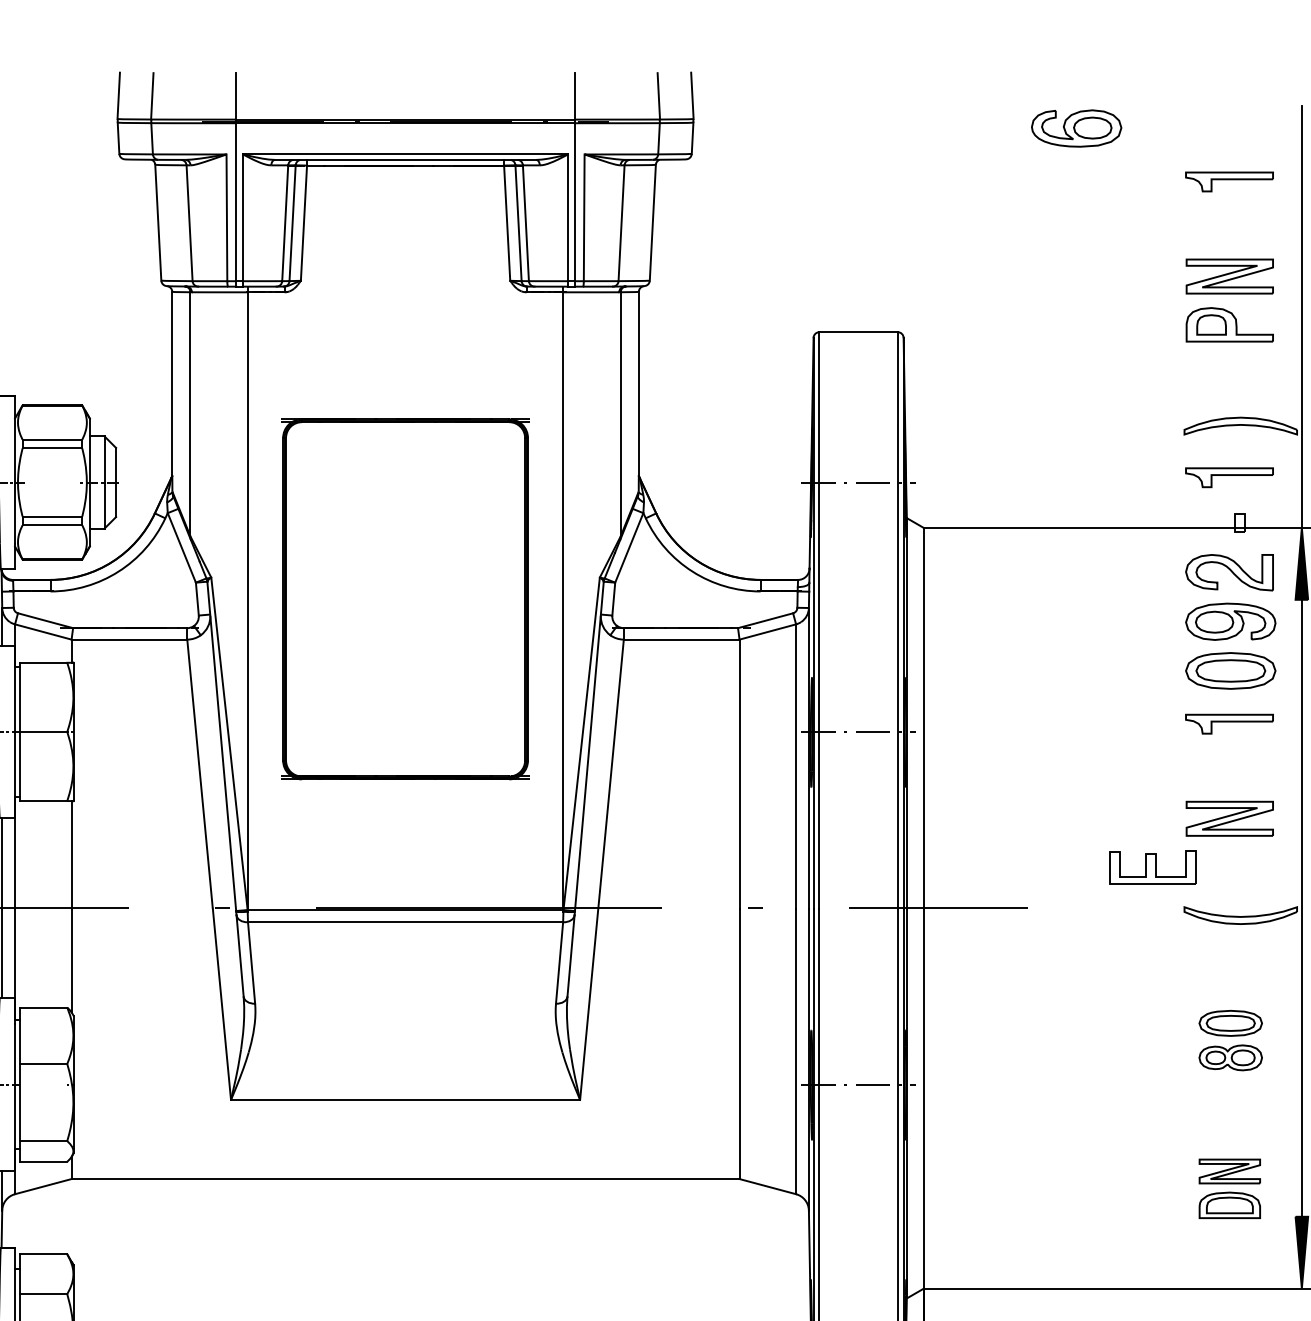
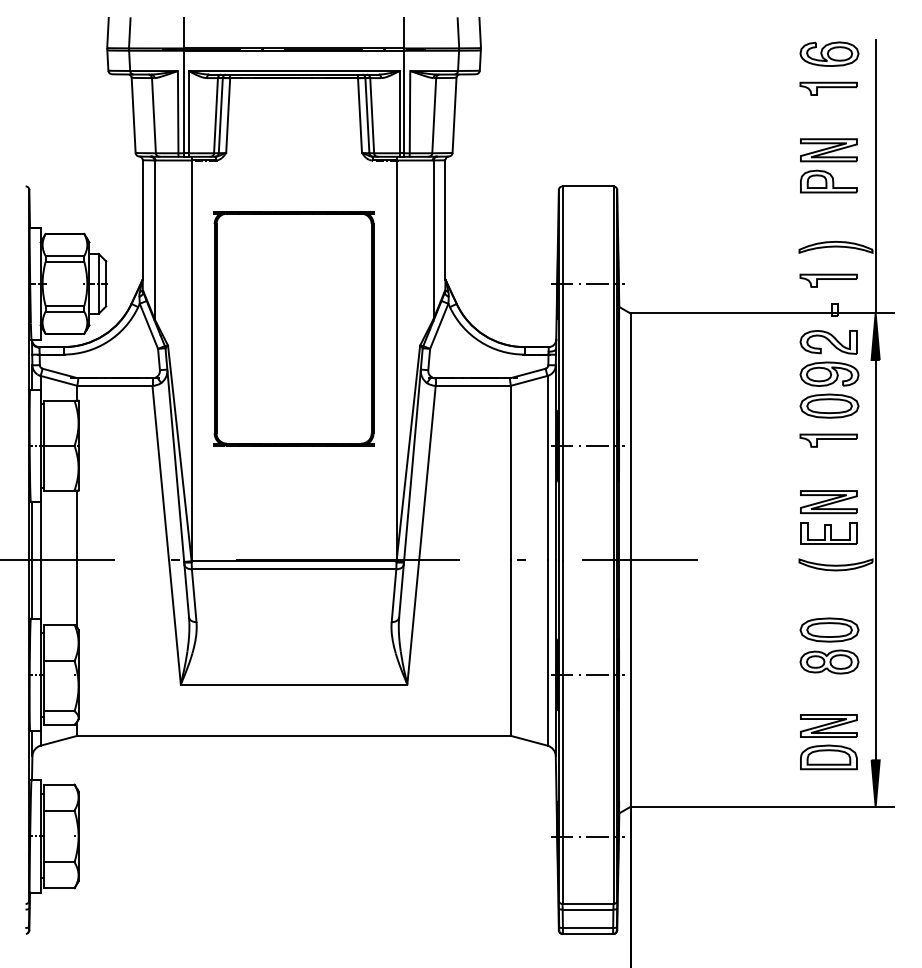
part: (1076, 127) -> (829, 53), moved
part: (404, 599) -> (293, 328), moved
part: (1152, 867) -> (828, 533), moved
part: (1230, 1039) -> (829, 645), size x1.43
part: (1229, 1189) -> (828, 742), size x1.43

